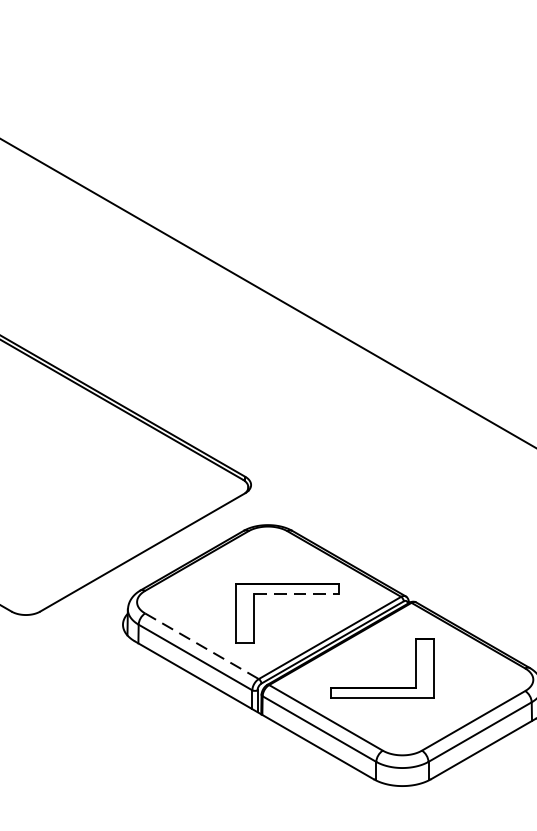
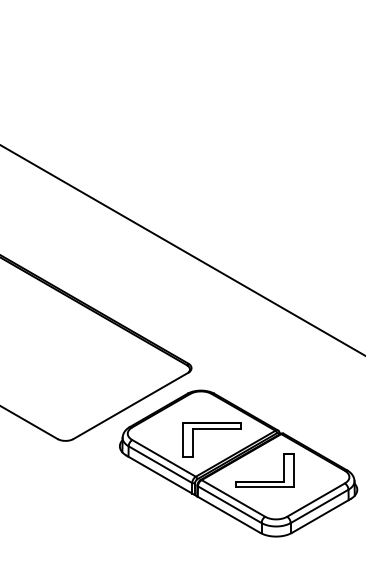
line: (297, 594) -> (217, 429), dashed -> solid
line: (202, 646) -> (164, 458), dashed -> solid

